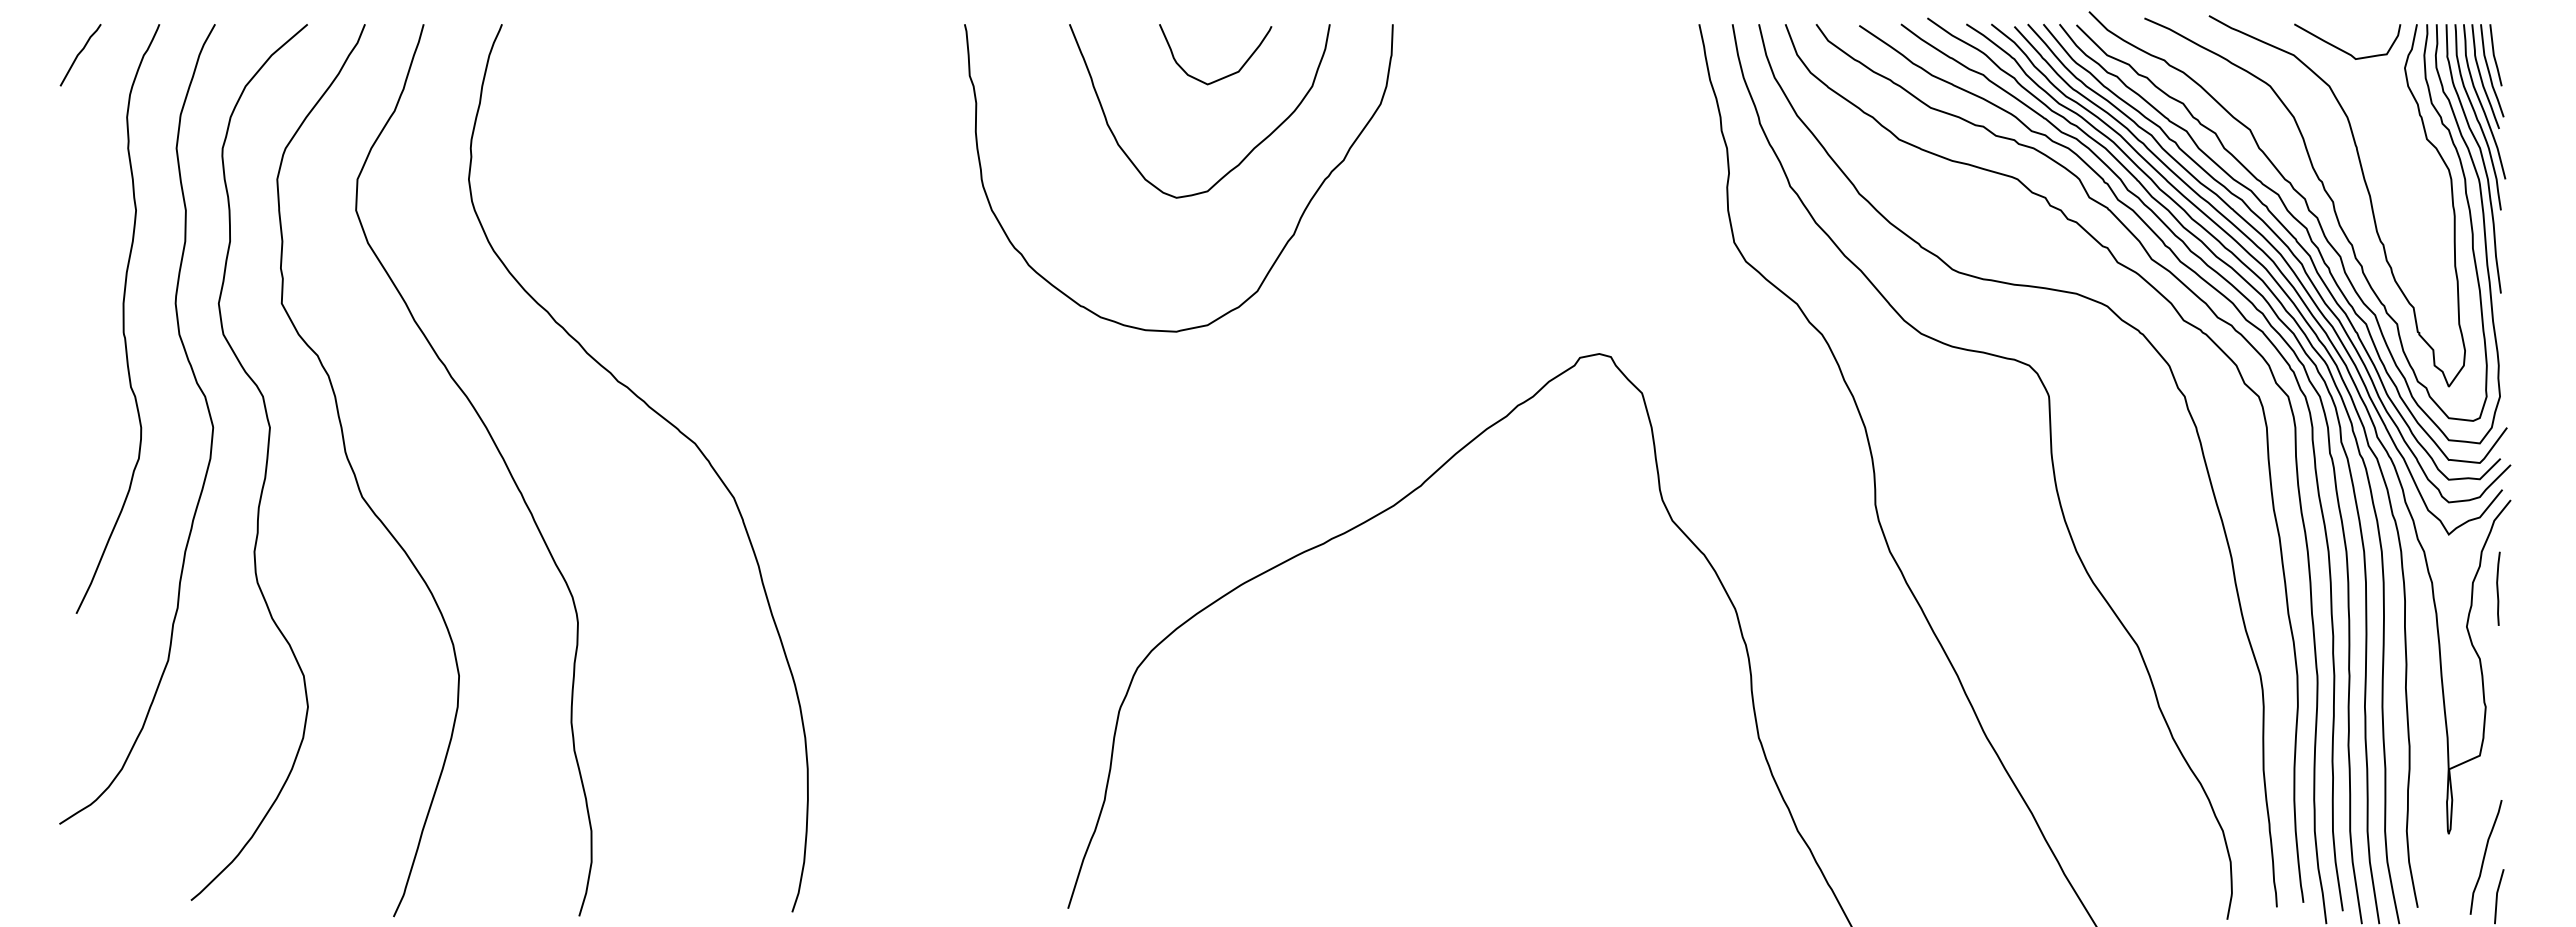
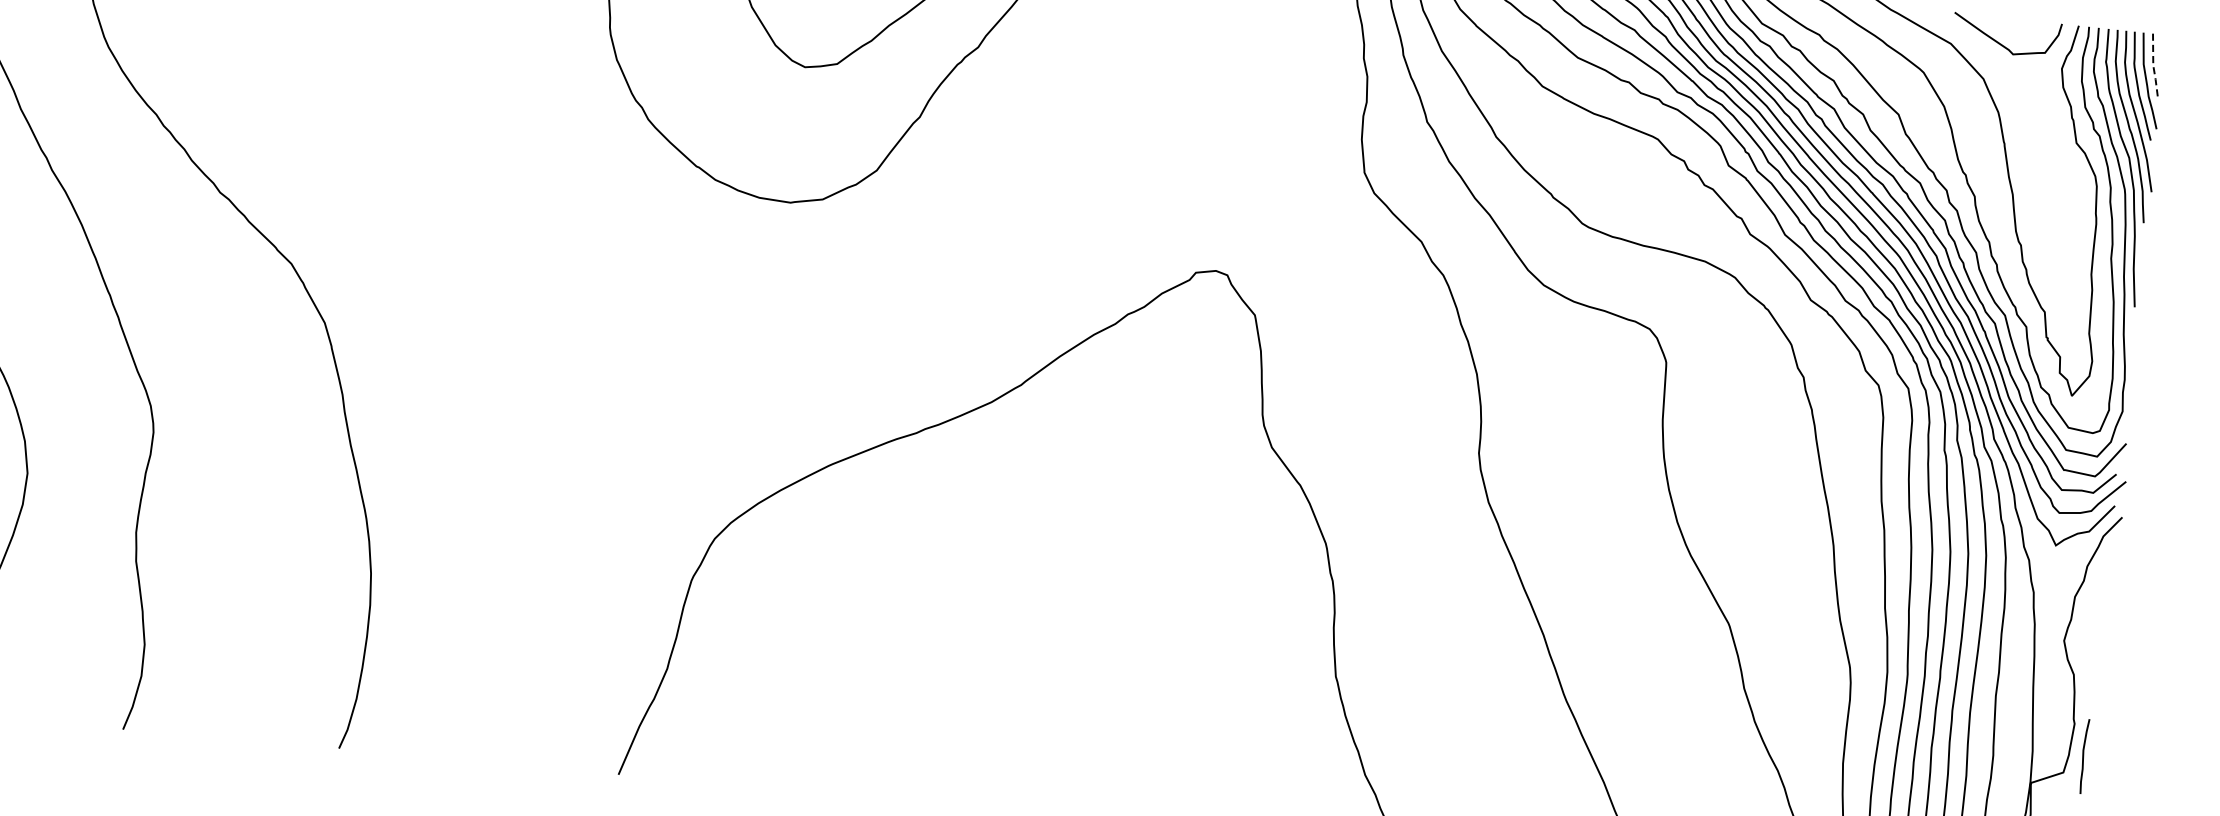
line: (2494, 56) -> (2153, 66), solid -> dashed
curve: (2498, 588) -> (2084, 756), moved

